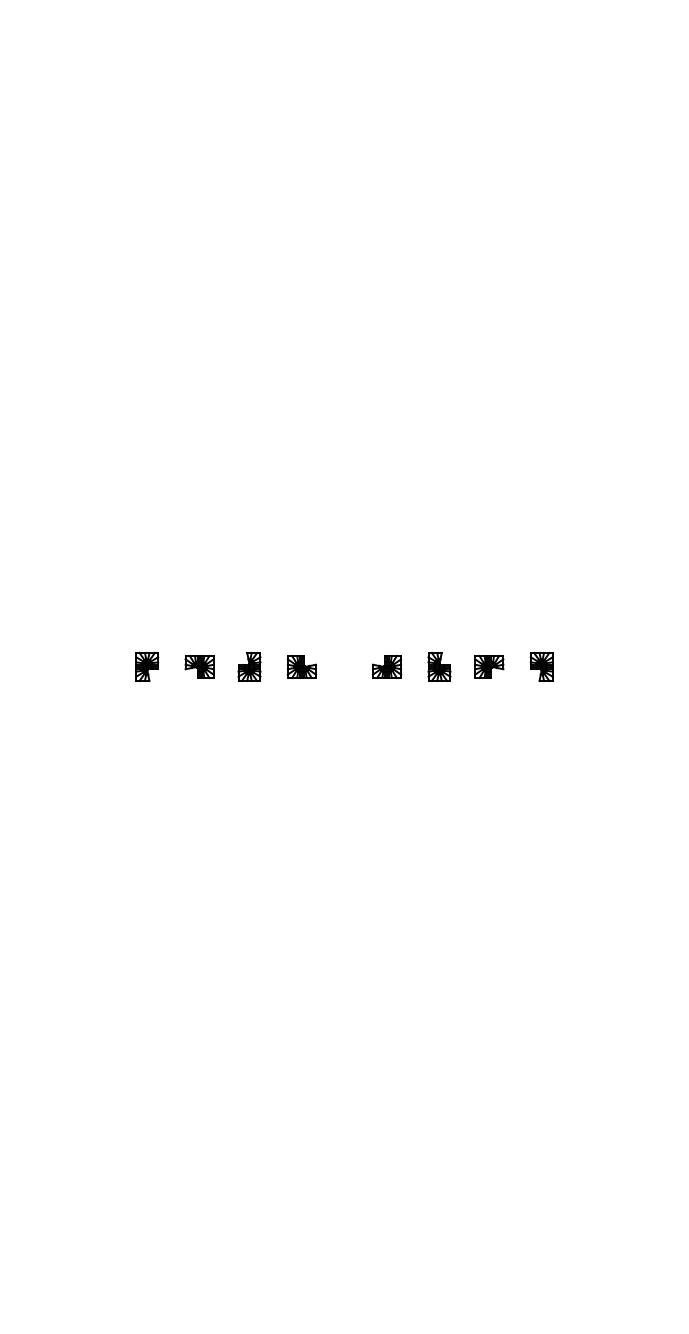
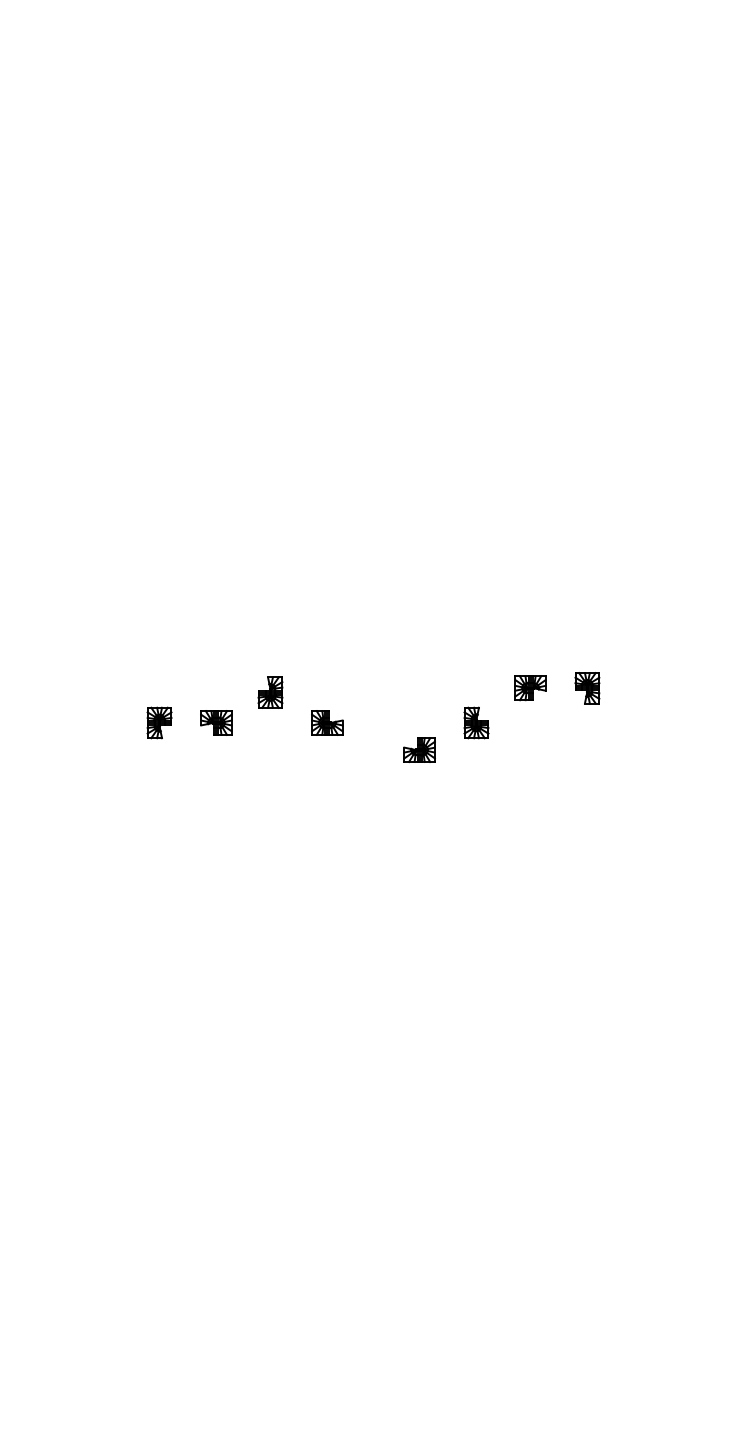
part: (249, 666) -> (270, 692), moved
part: (387, 666) -> (420, 749), moved
part: (489, 666) -> (530, 687), moved
part: (541, 666) -> (587, 687), moved

